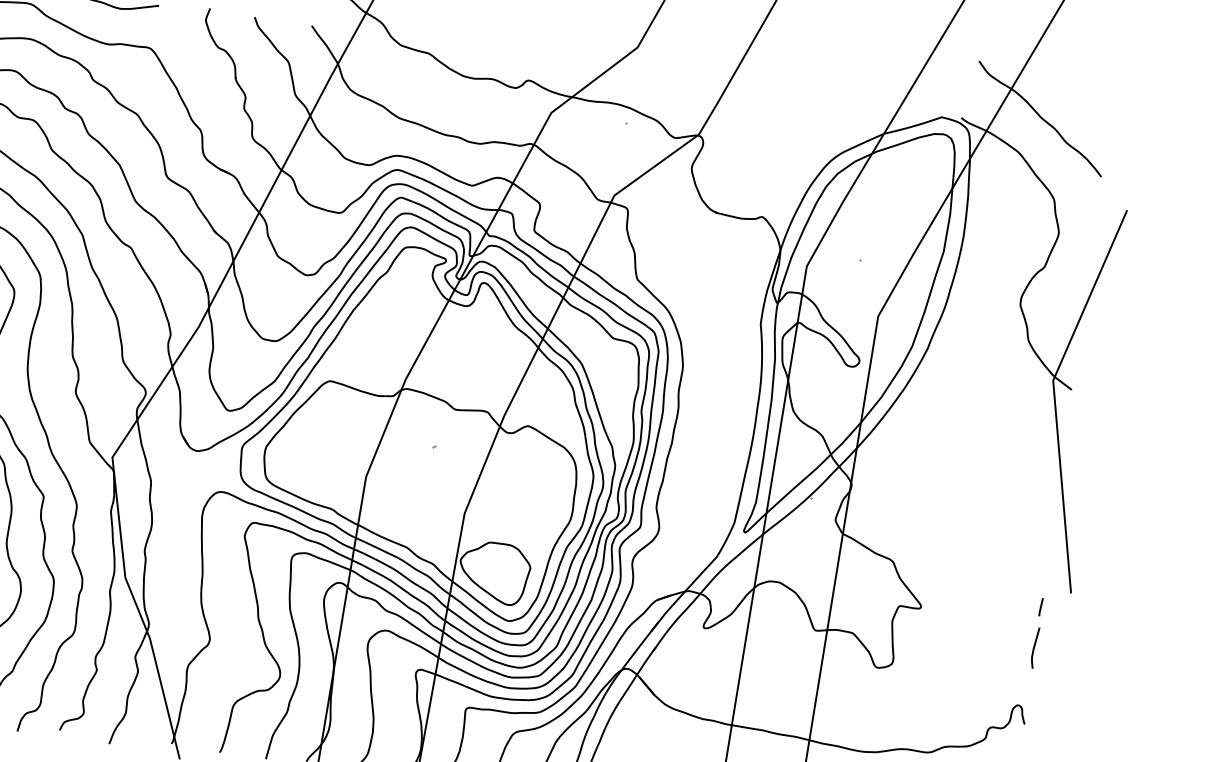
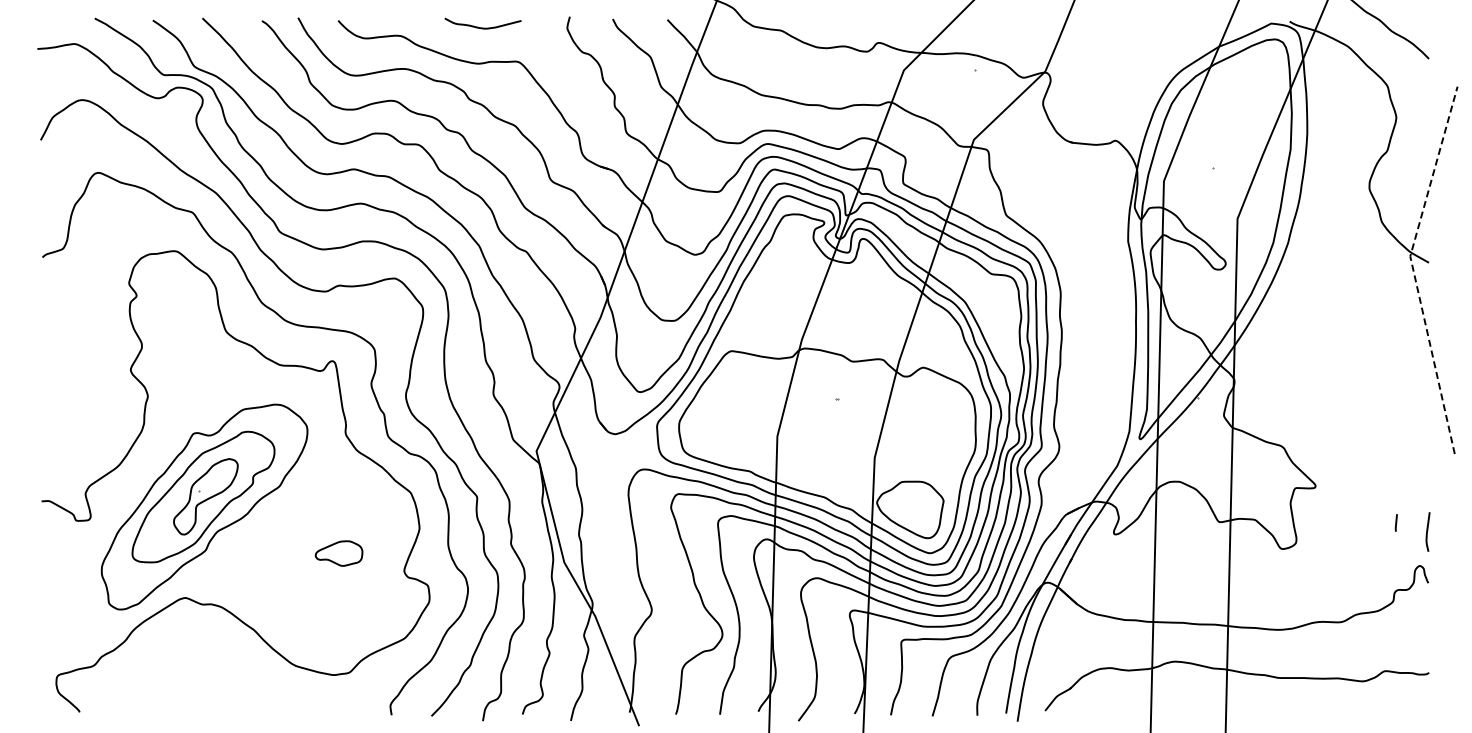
line: (1053, 393) -> (1412, 268), solid -> dashed
line: (1040, 606) -> (1395, 522), moved
line: (1034, 647) -> (1427, 531), moved

